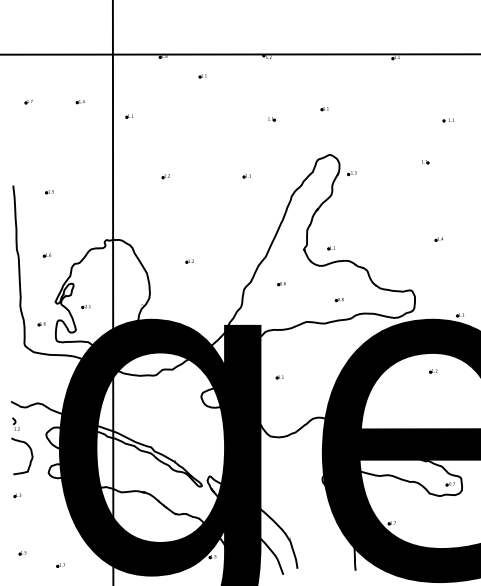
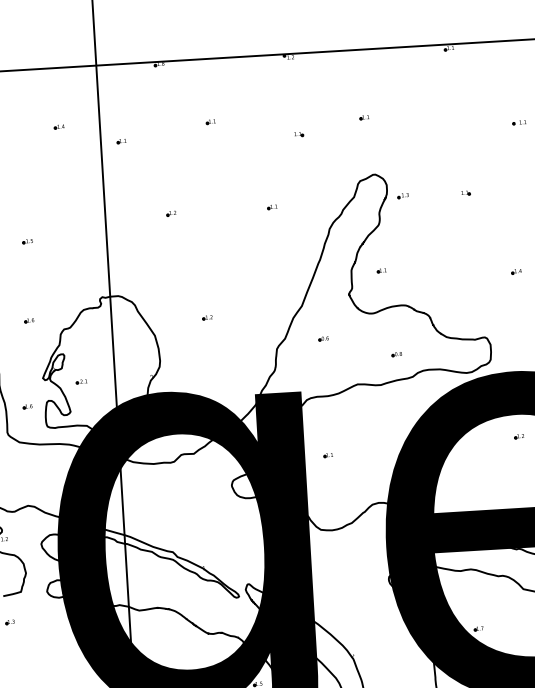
part: (202, 76) -> (210, 122), moved
part: (425, 162) -> (466, 193), moved
part: (331, 248) -> (381, 271), moved

